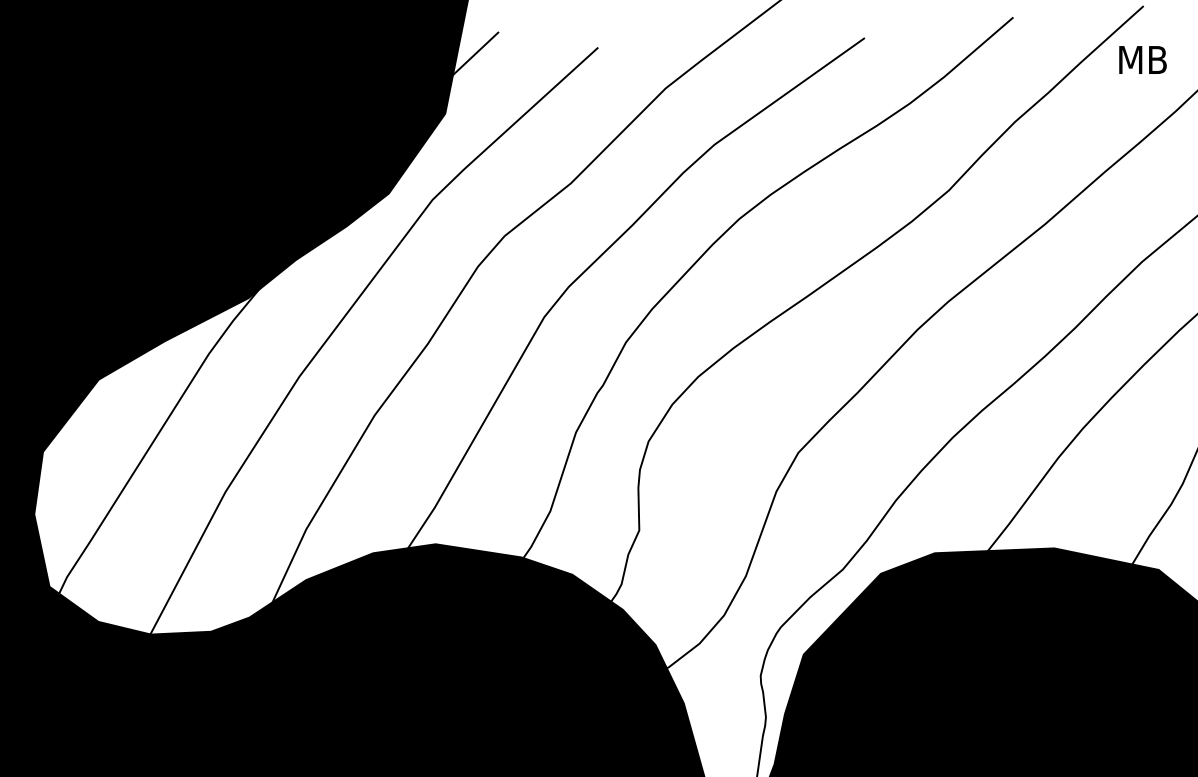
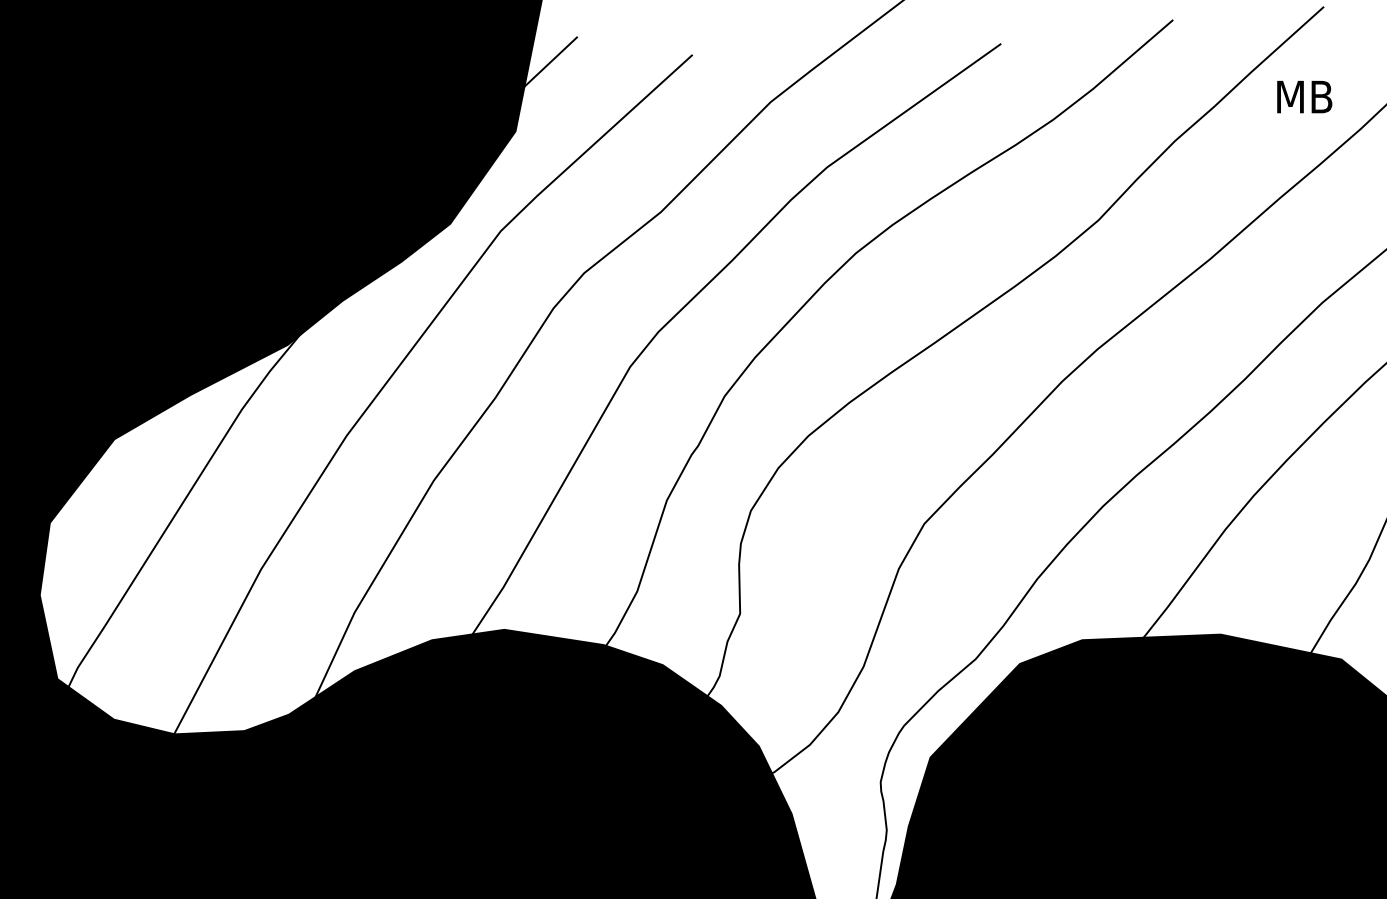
text: (1142, 59) -> (1304, 96), moved

